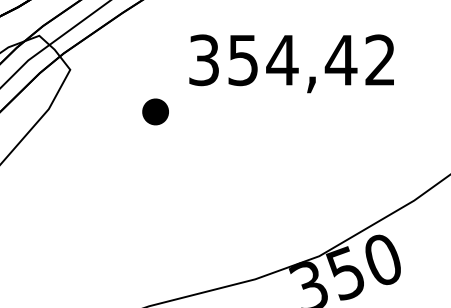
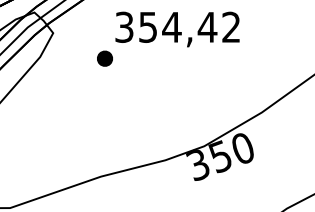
text: (291, 63) -> (177, 29), moved

